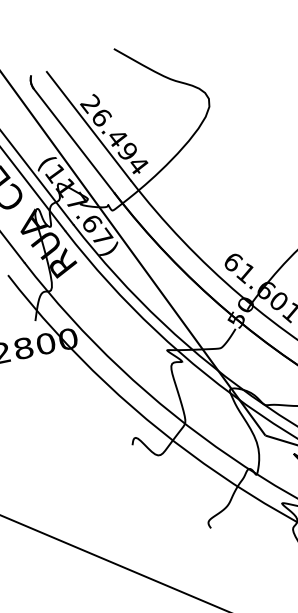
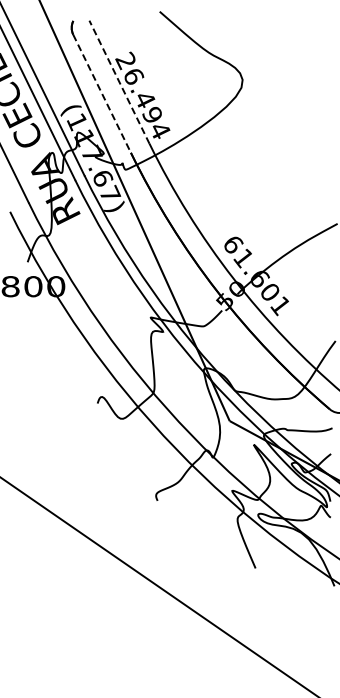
line: (88, 125) -> (119, 81), solid -> dashed
line: (74, 140) -> (102, 93), solid -> dashed

